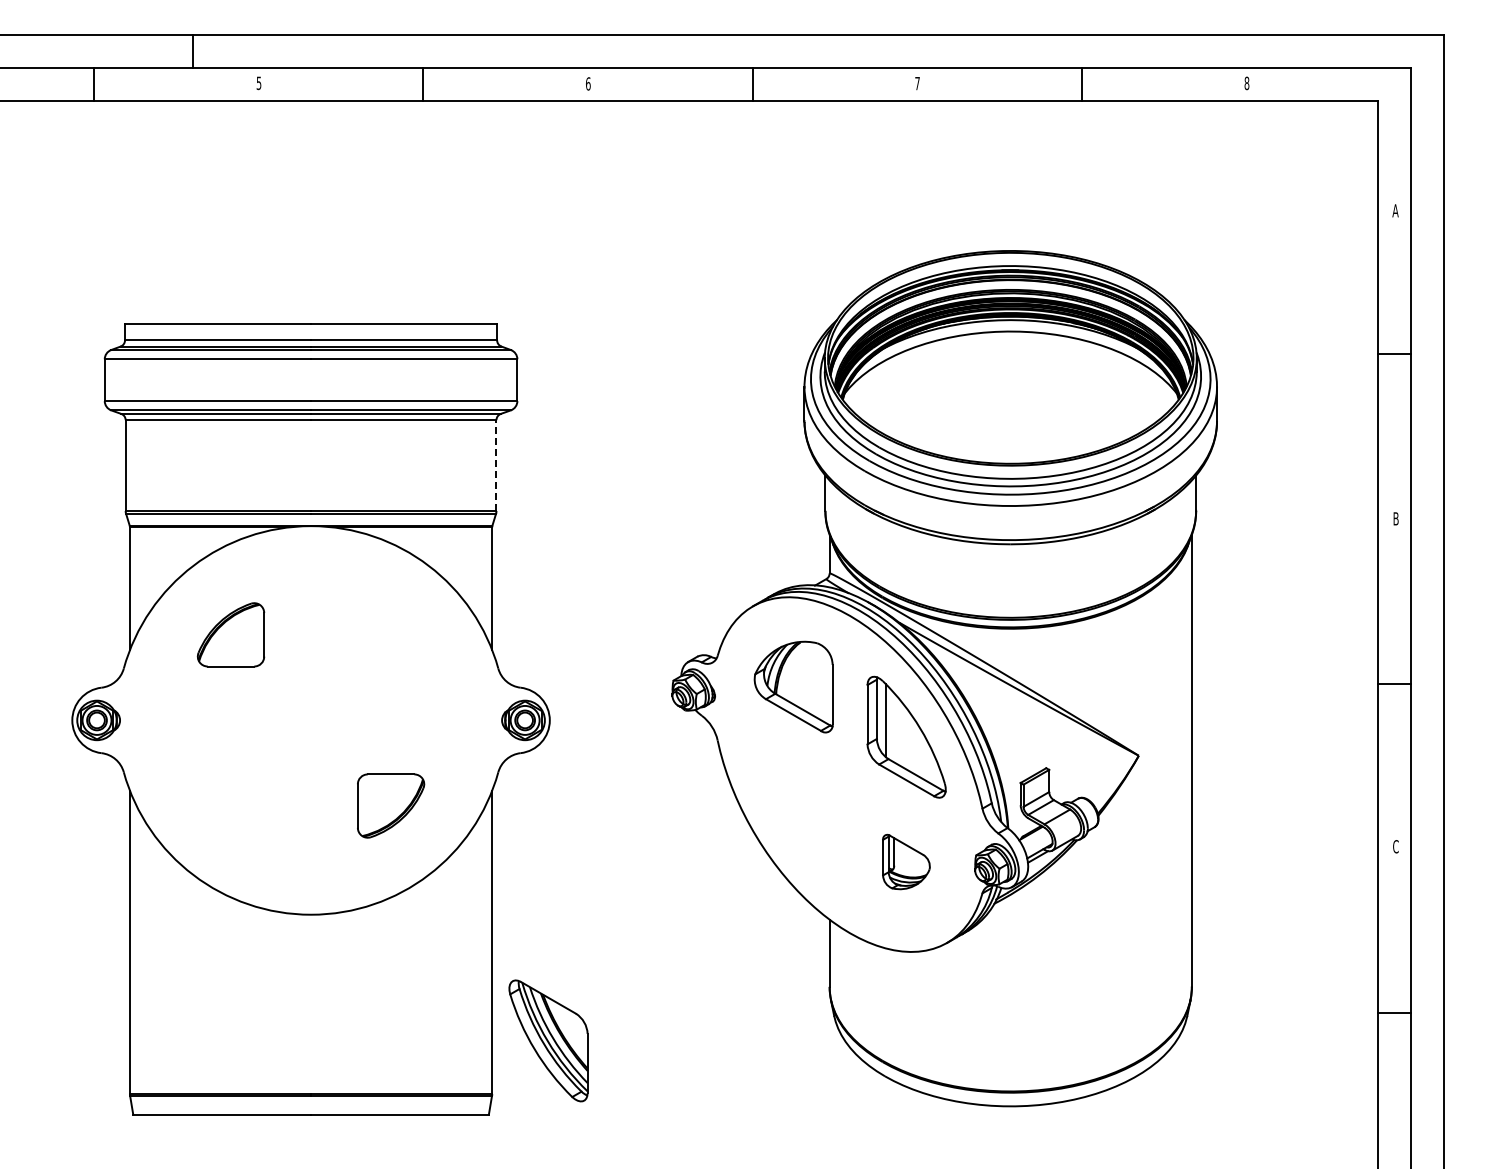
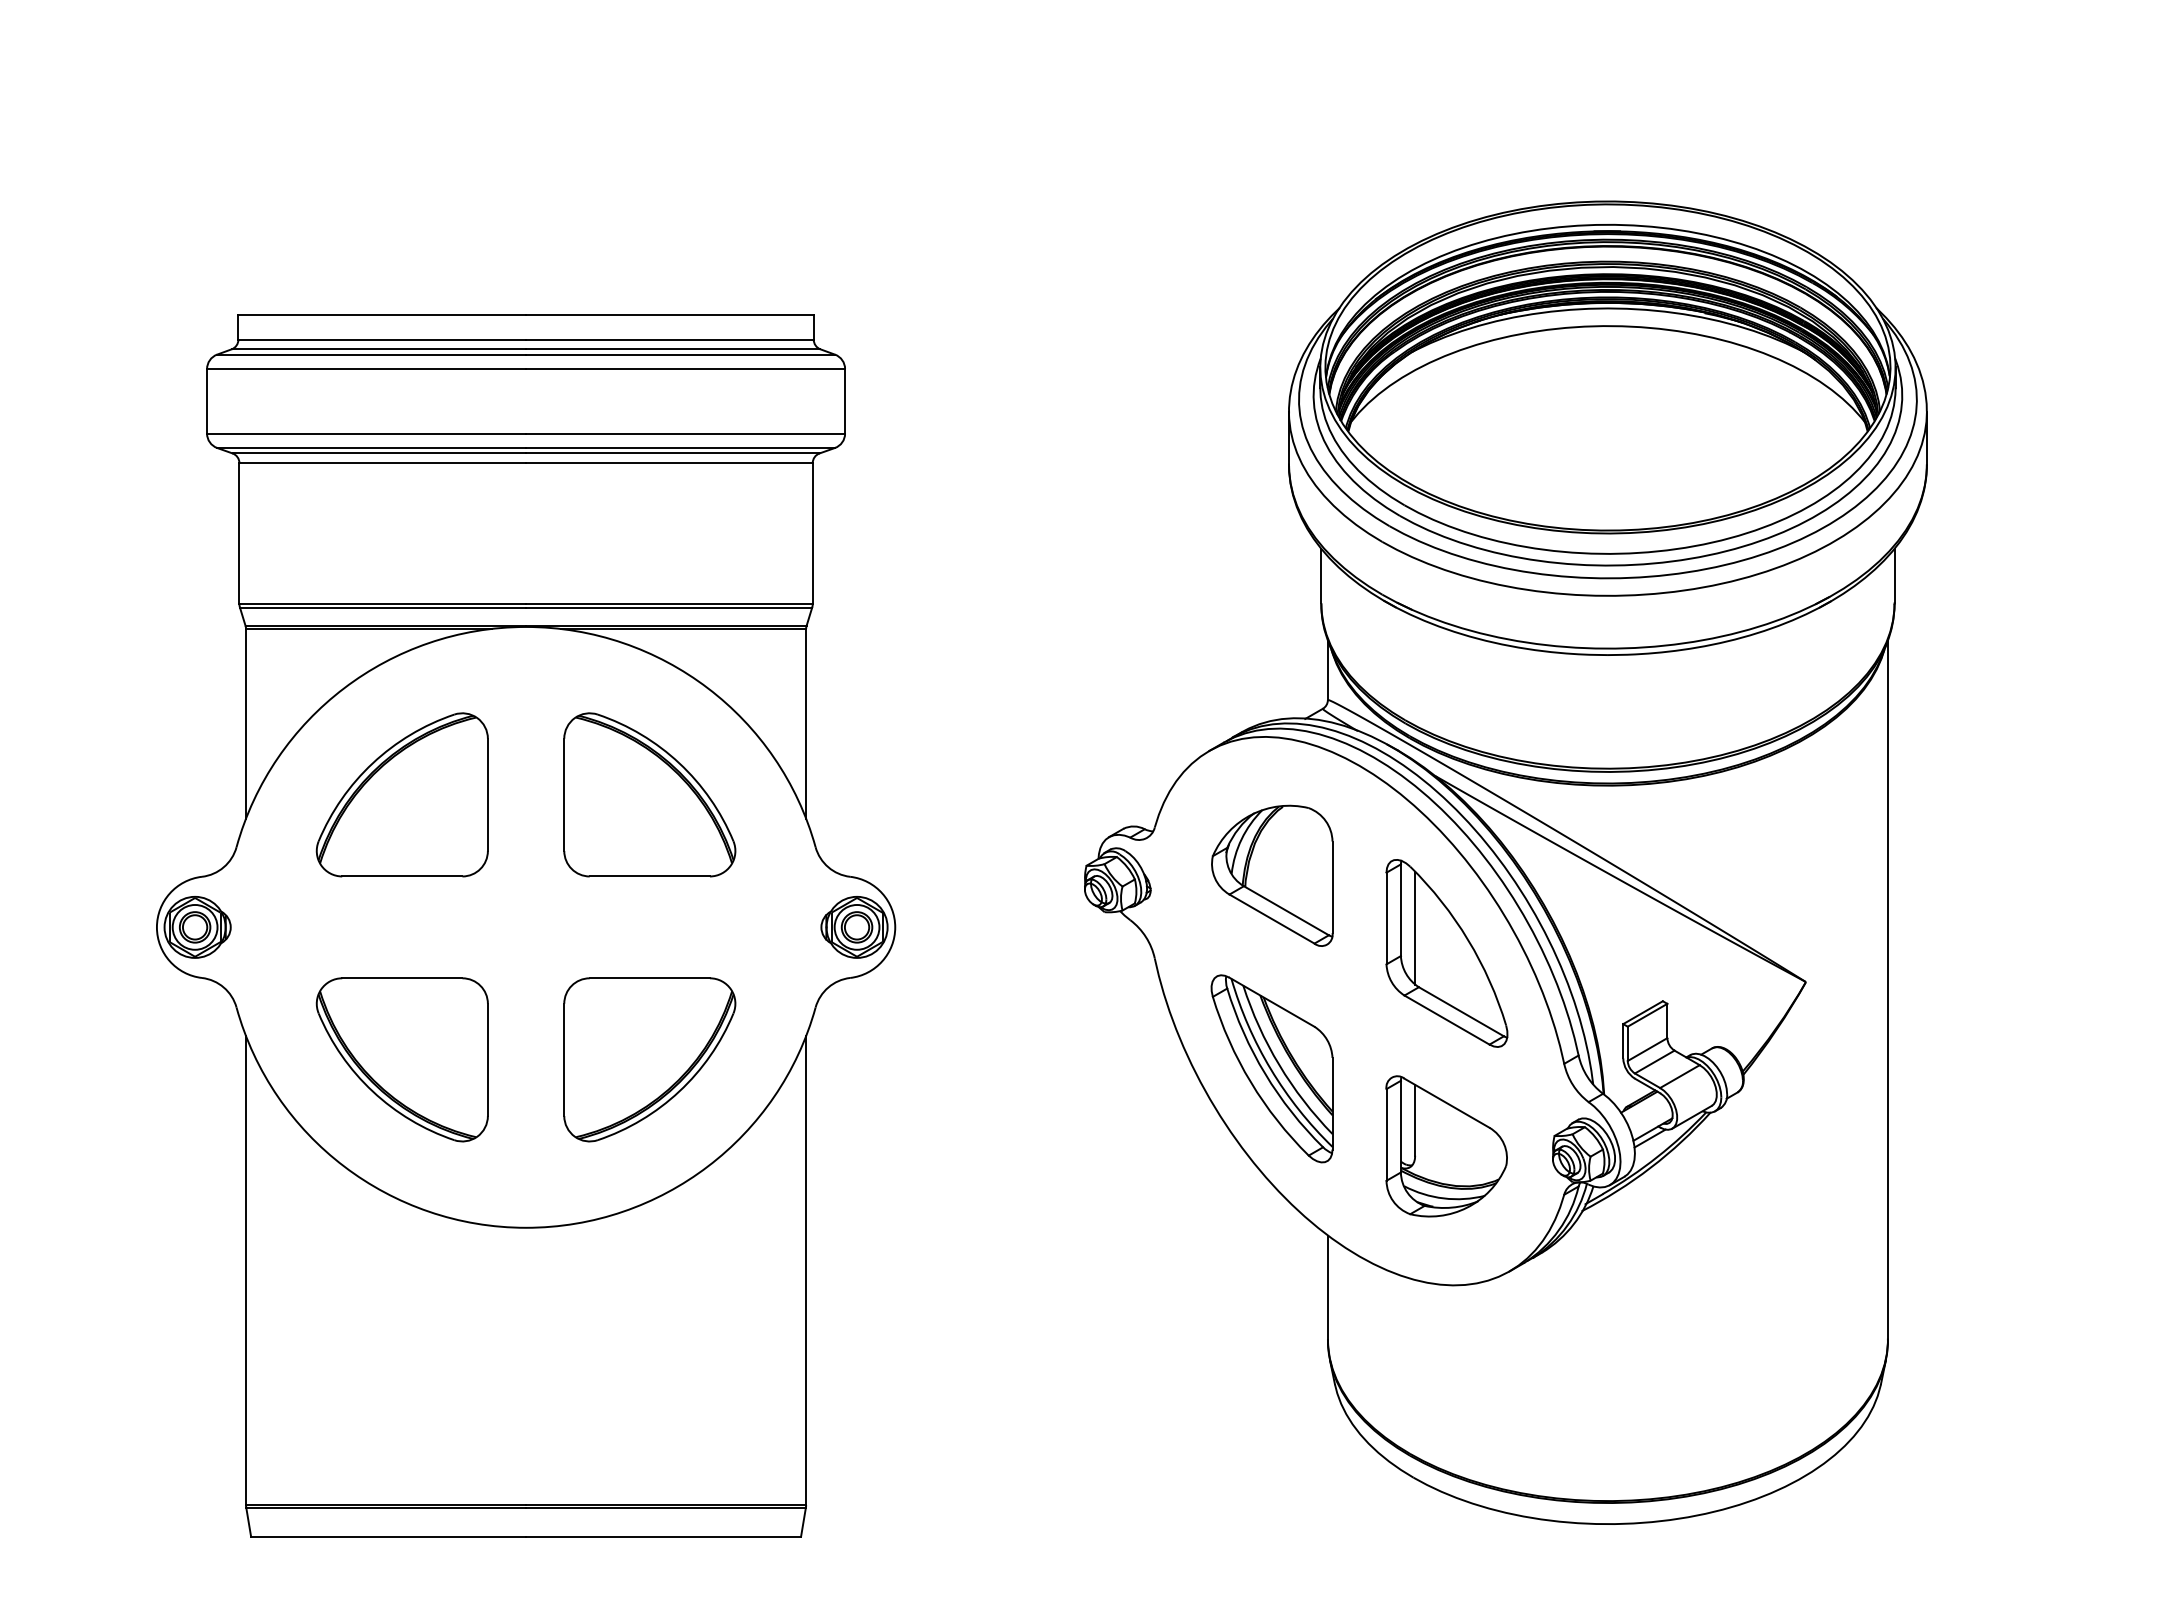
line: (496, 465) -> (812, 533), dashed -> solid
part: (230, 634) -> (401, 794), size x1.67
part: (390, 634) -> (648, 794), added
part: (230, 805) -> (401, 1058), added
part: (390, 805) -> (648, 1058), size x1.67
part: (906, 861) -> (1446, 1145), size x1.67
part: (548, 1040) -> (1272, 1068), moved

